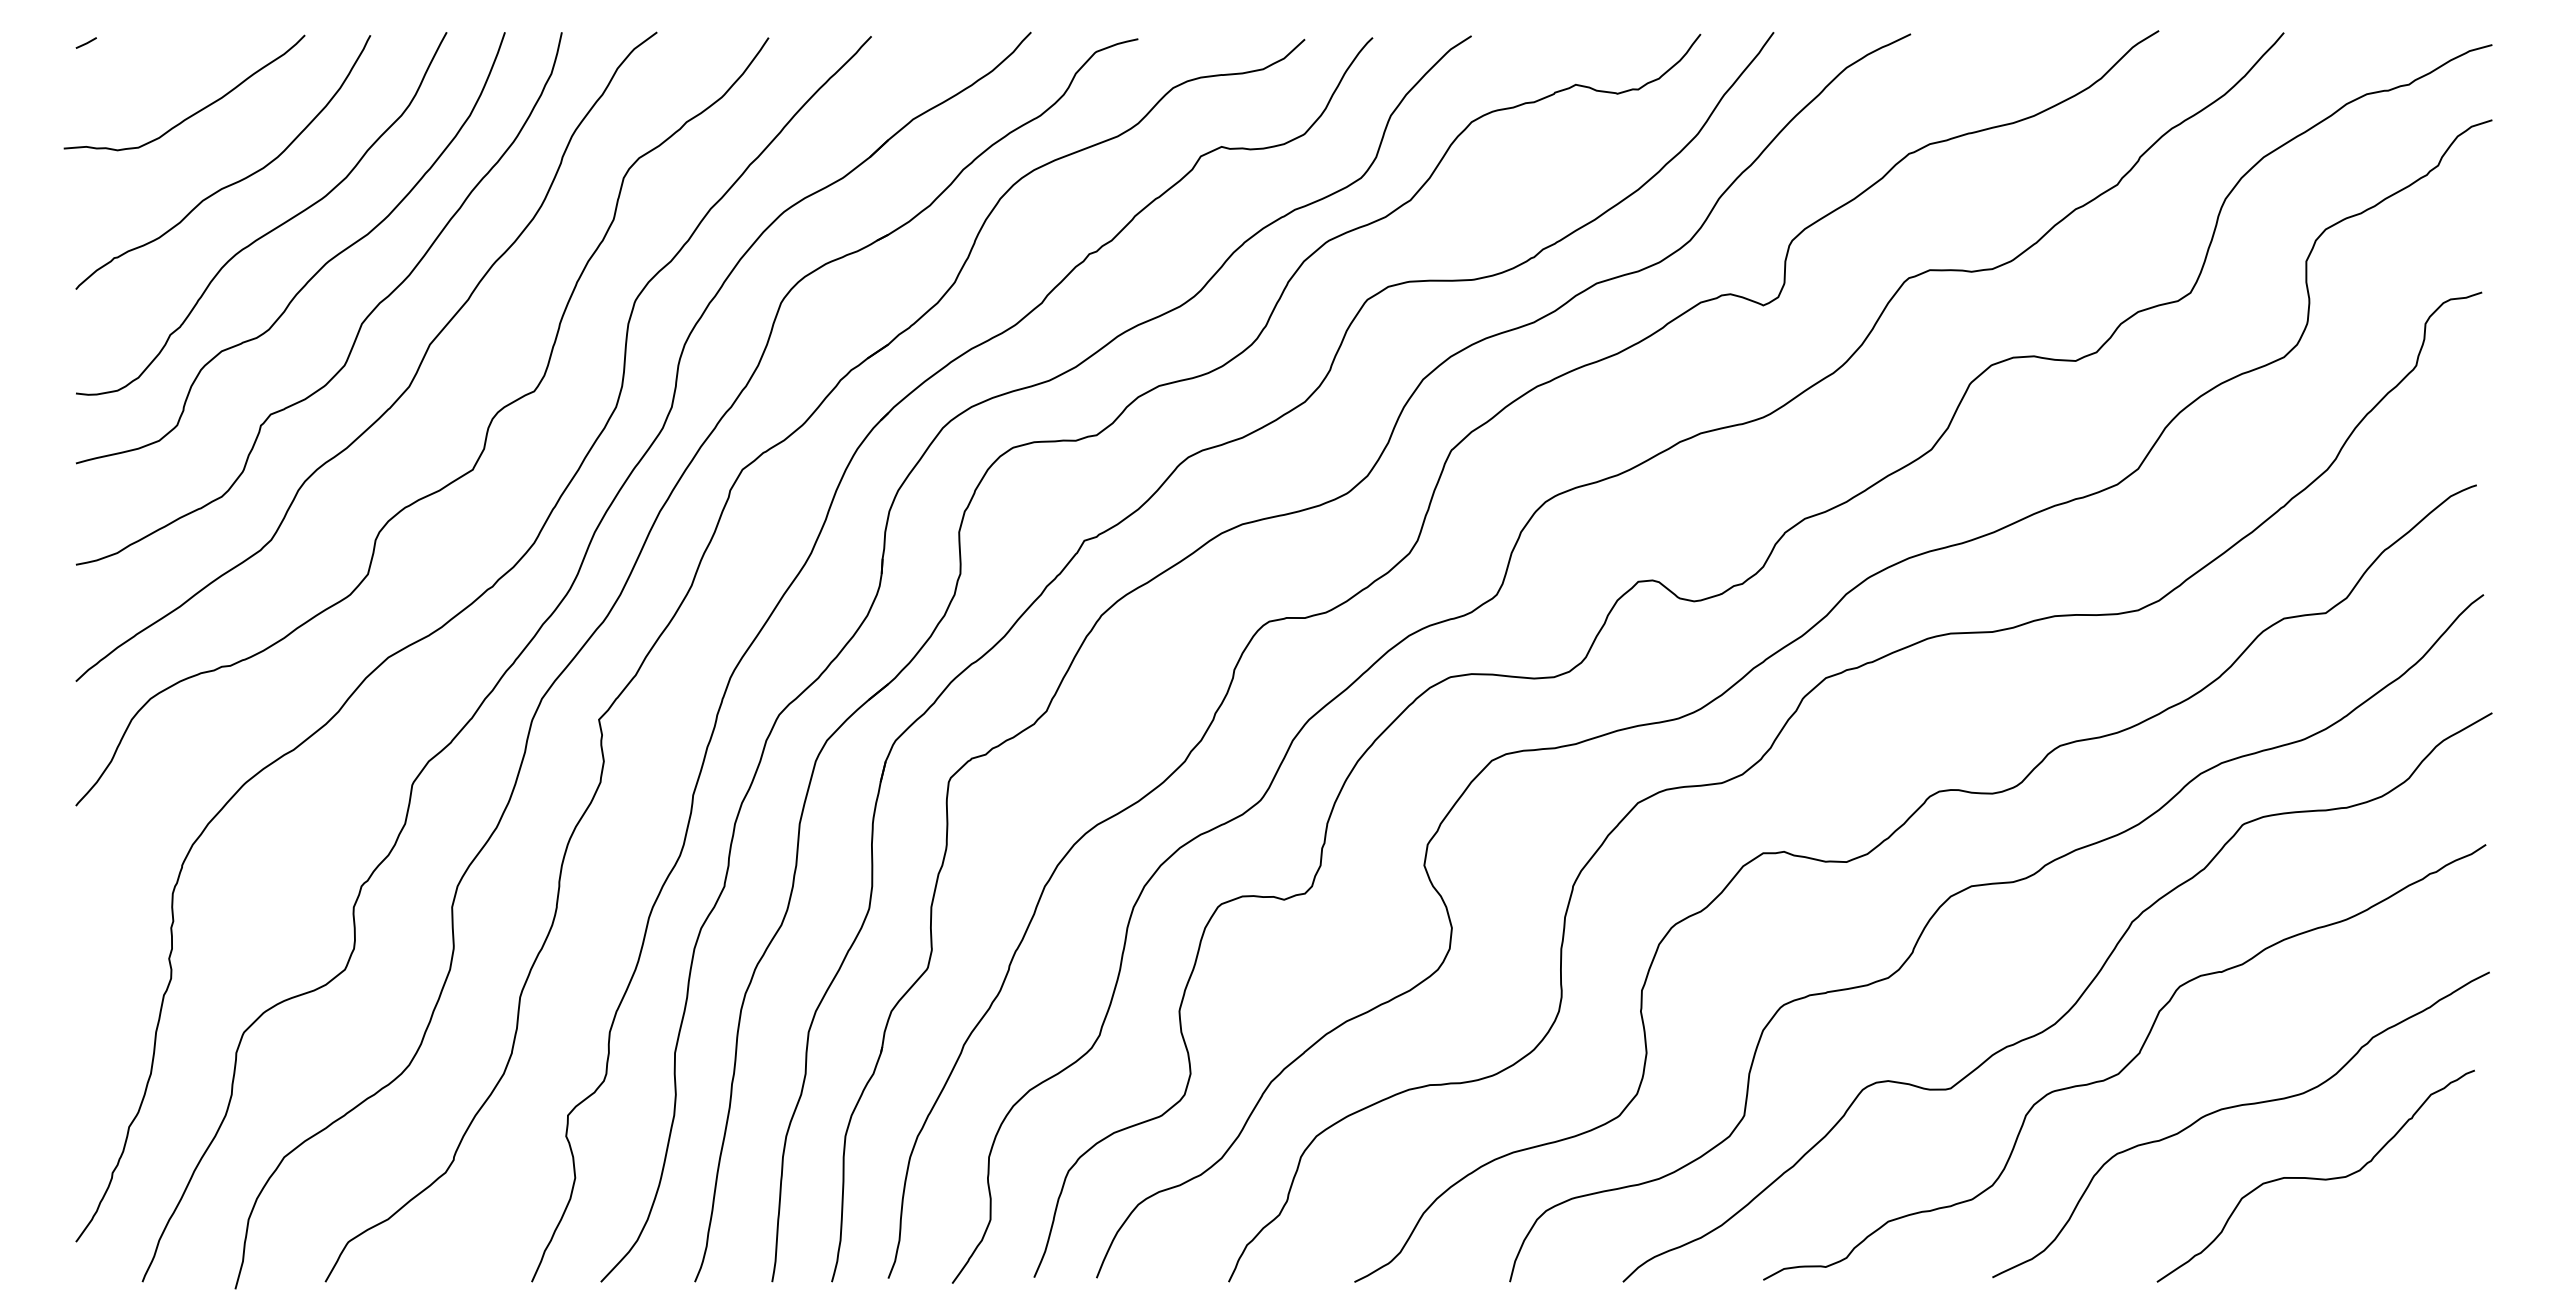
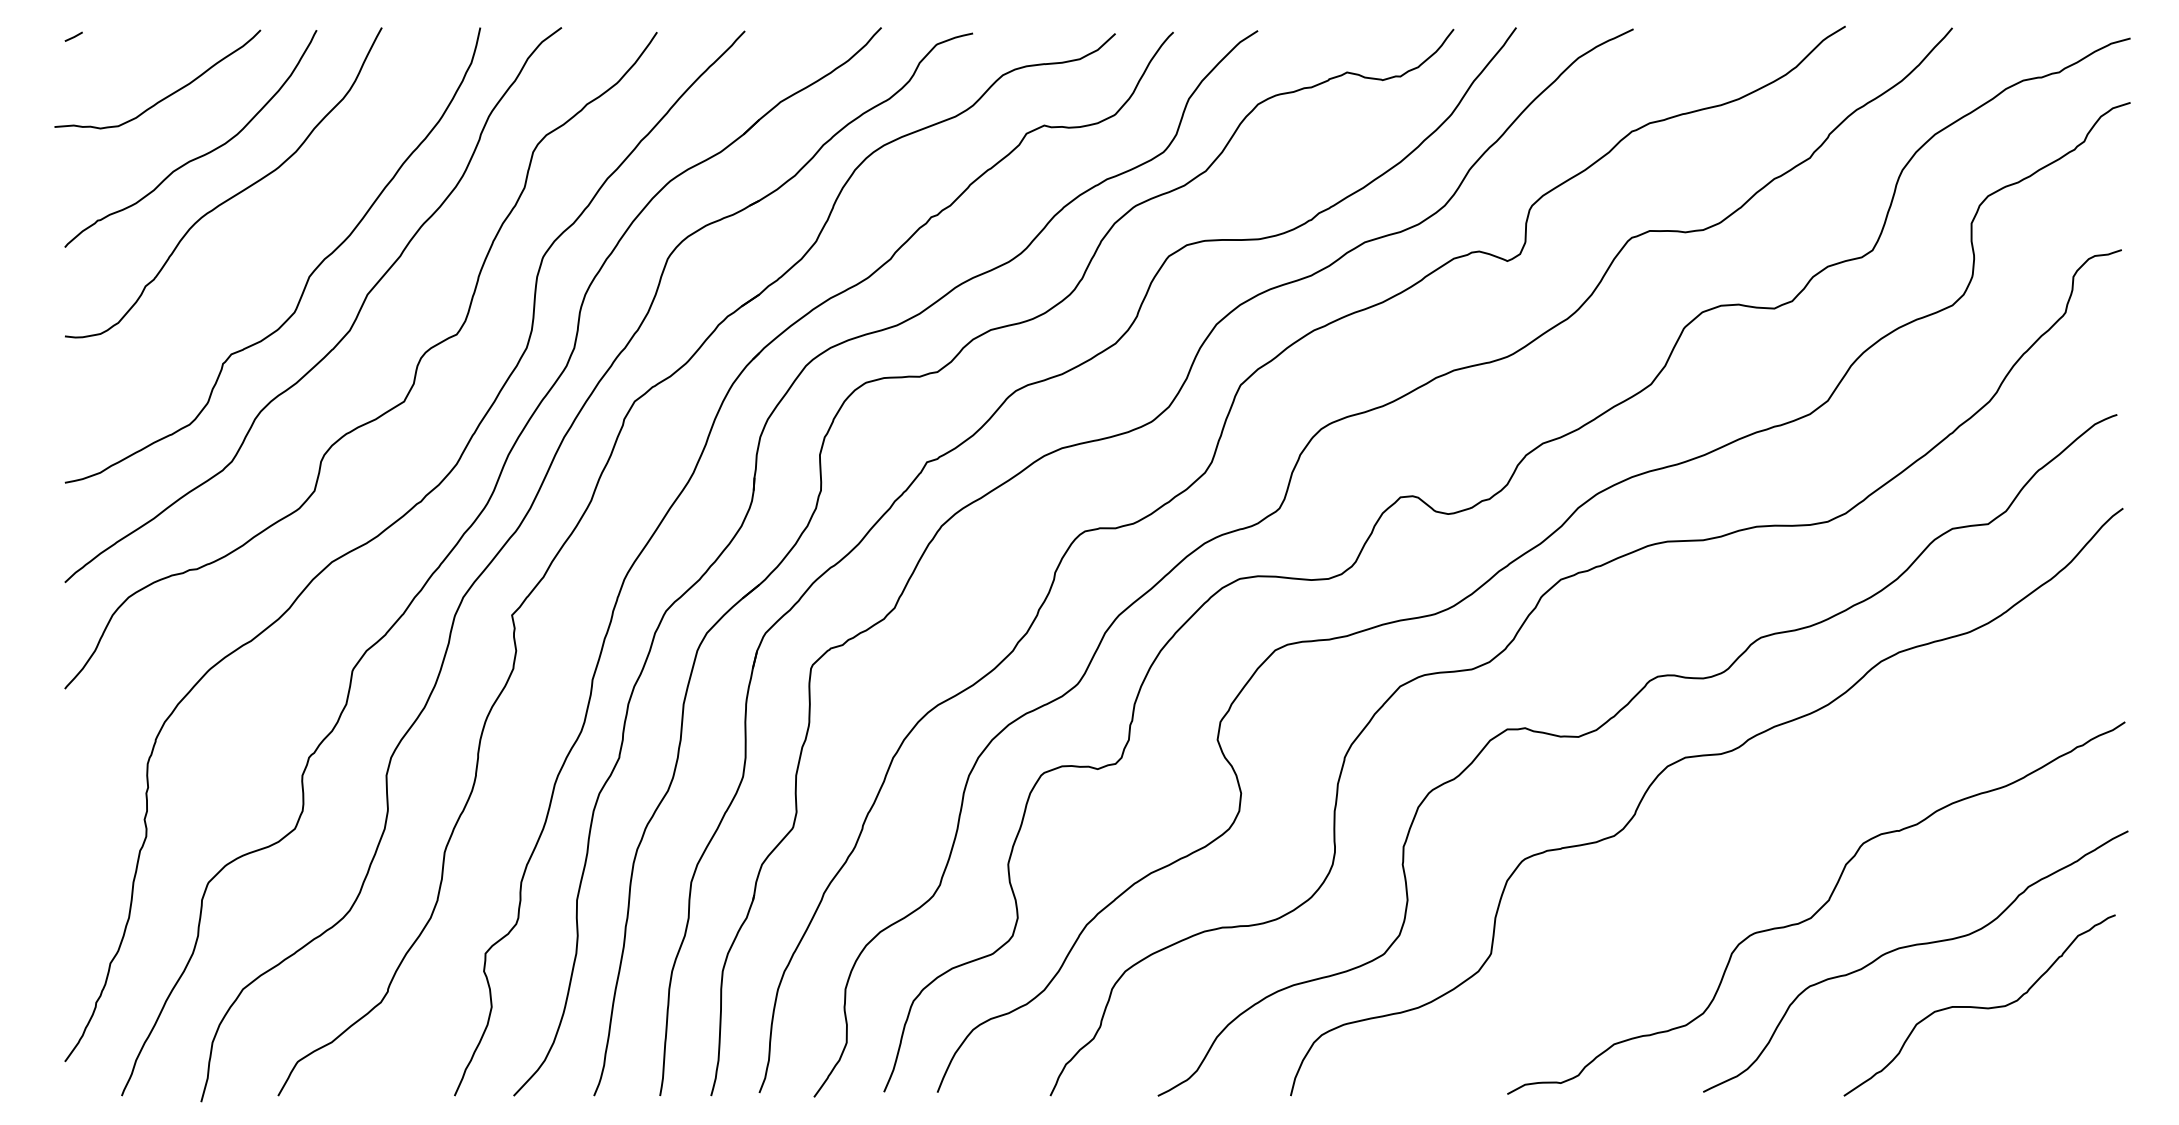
curve: (316, 271) -> (270, 232), removed
curve: (2068, 1008) -> (1768, 862), removed

